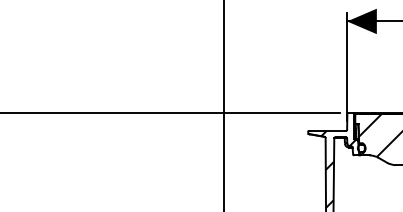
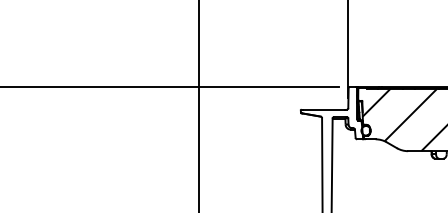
hatch: (338, 169) -> (337, 156), removed

